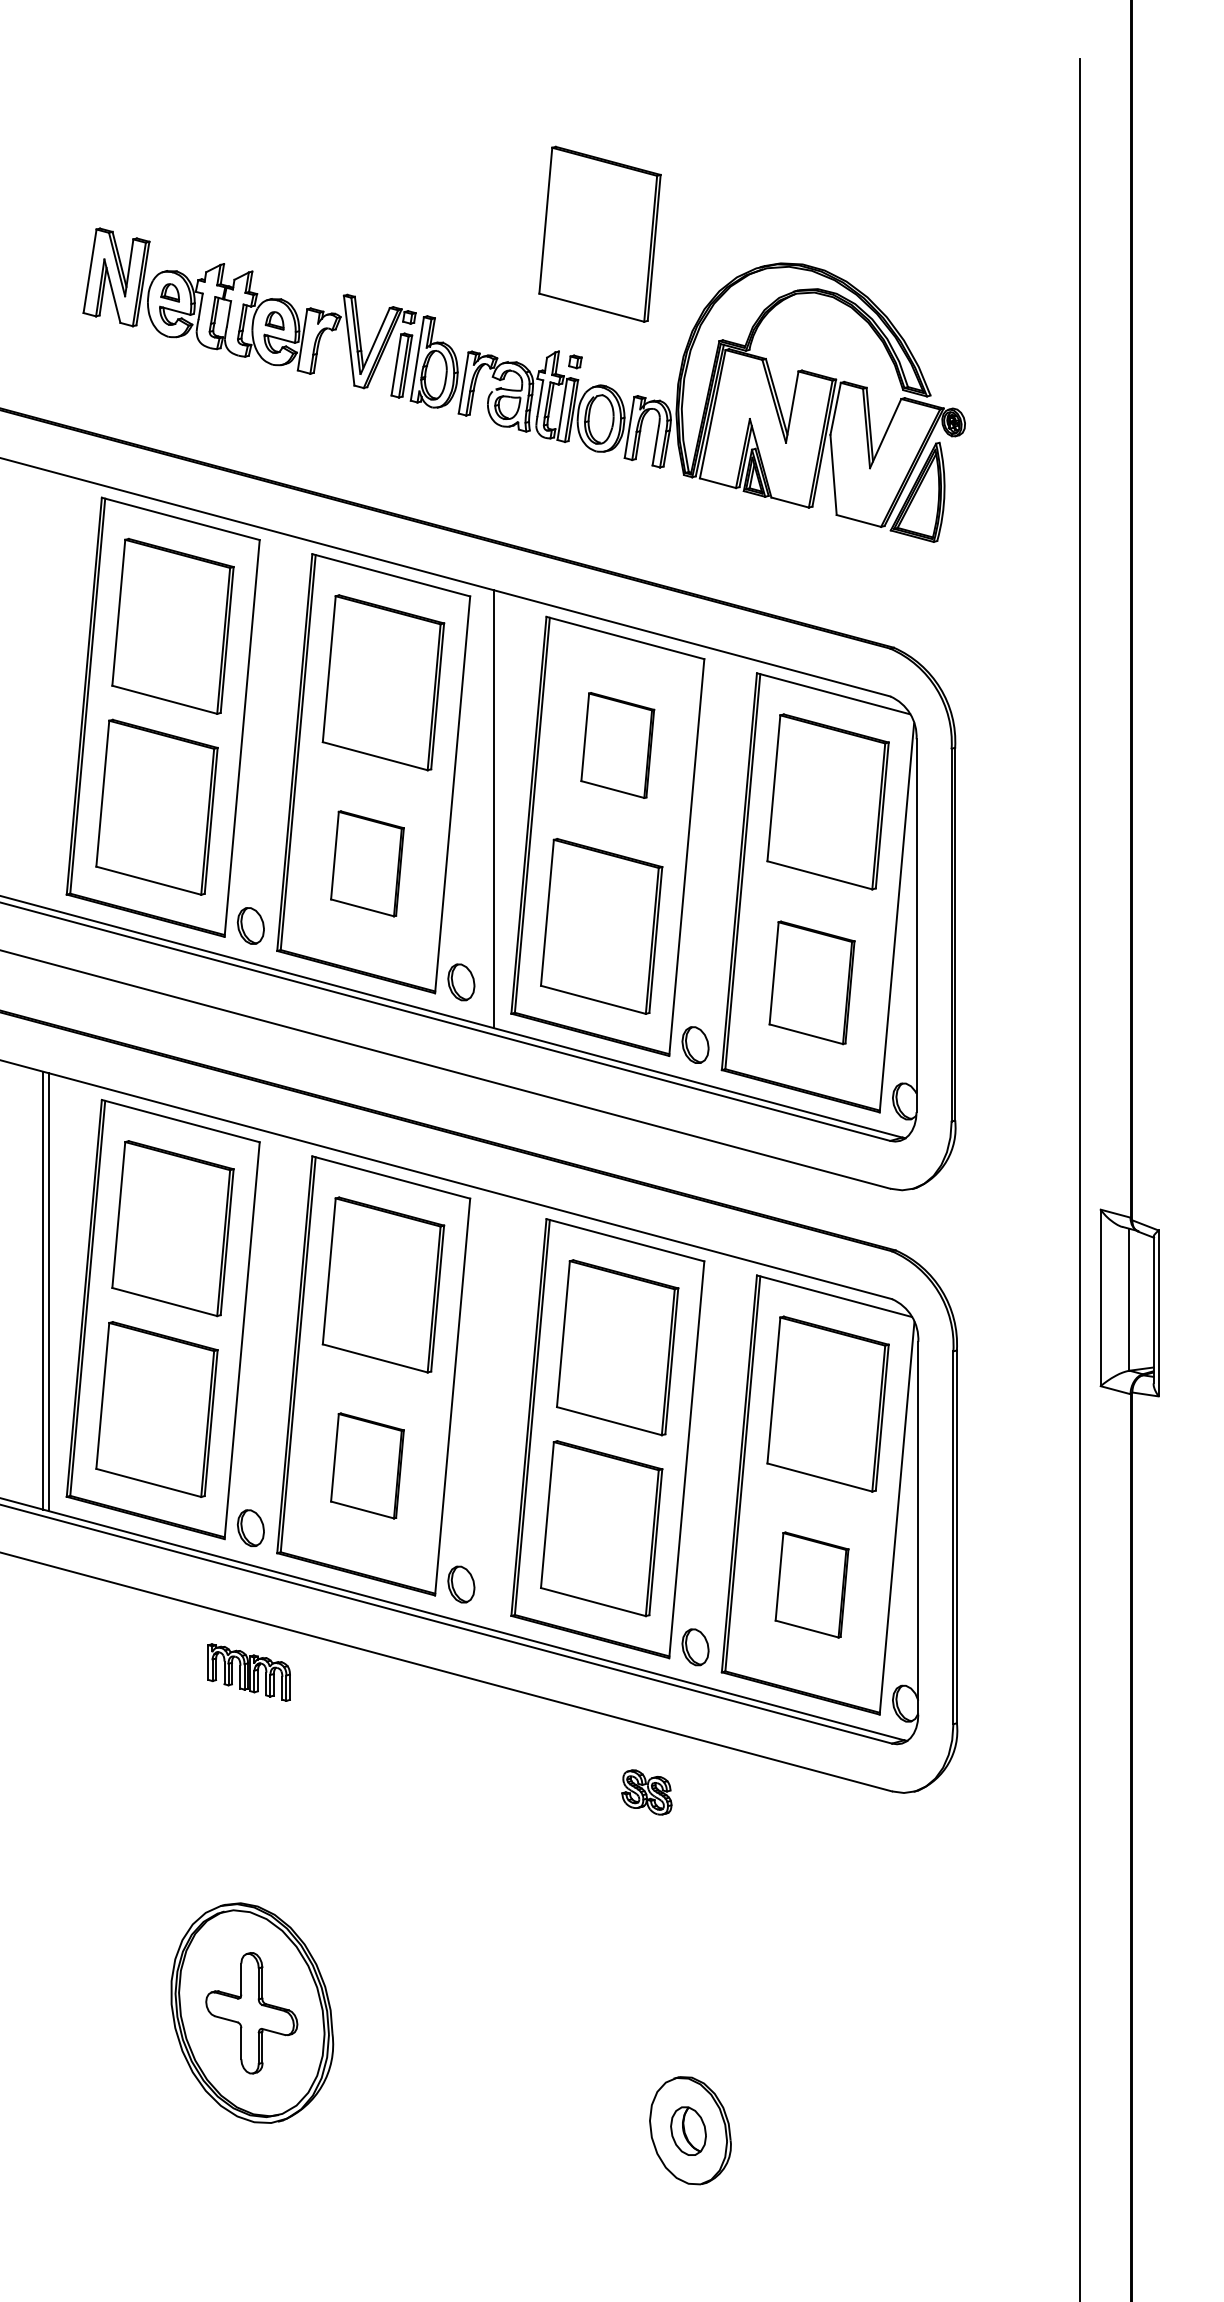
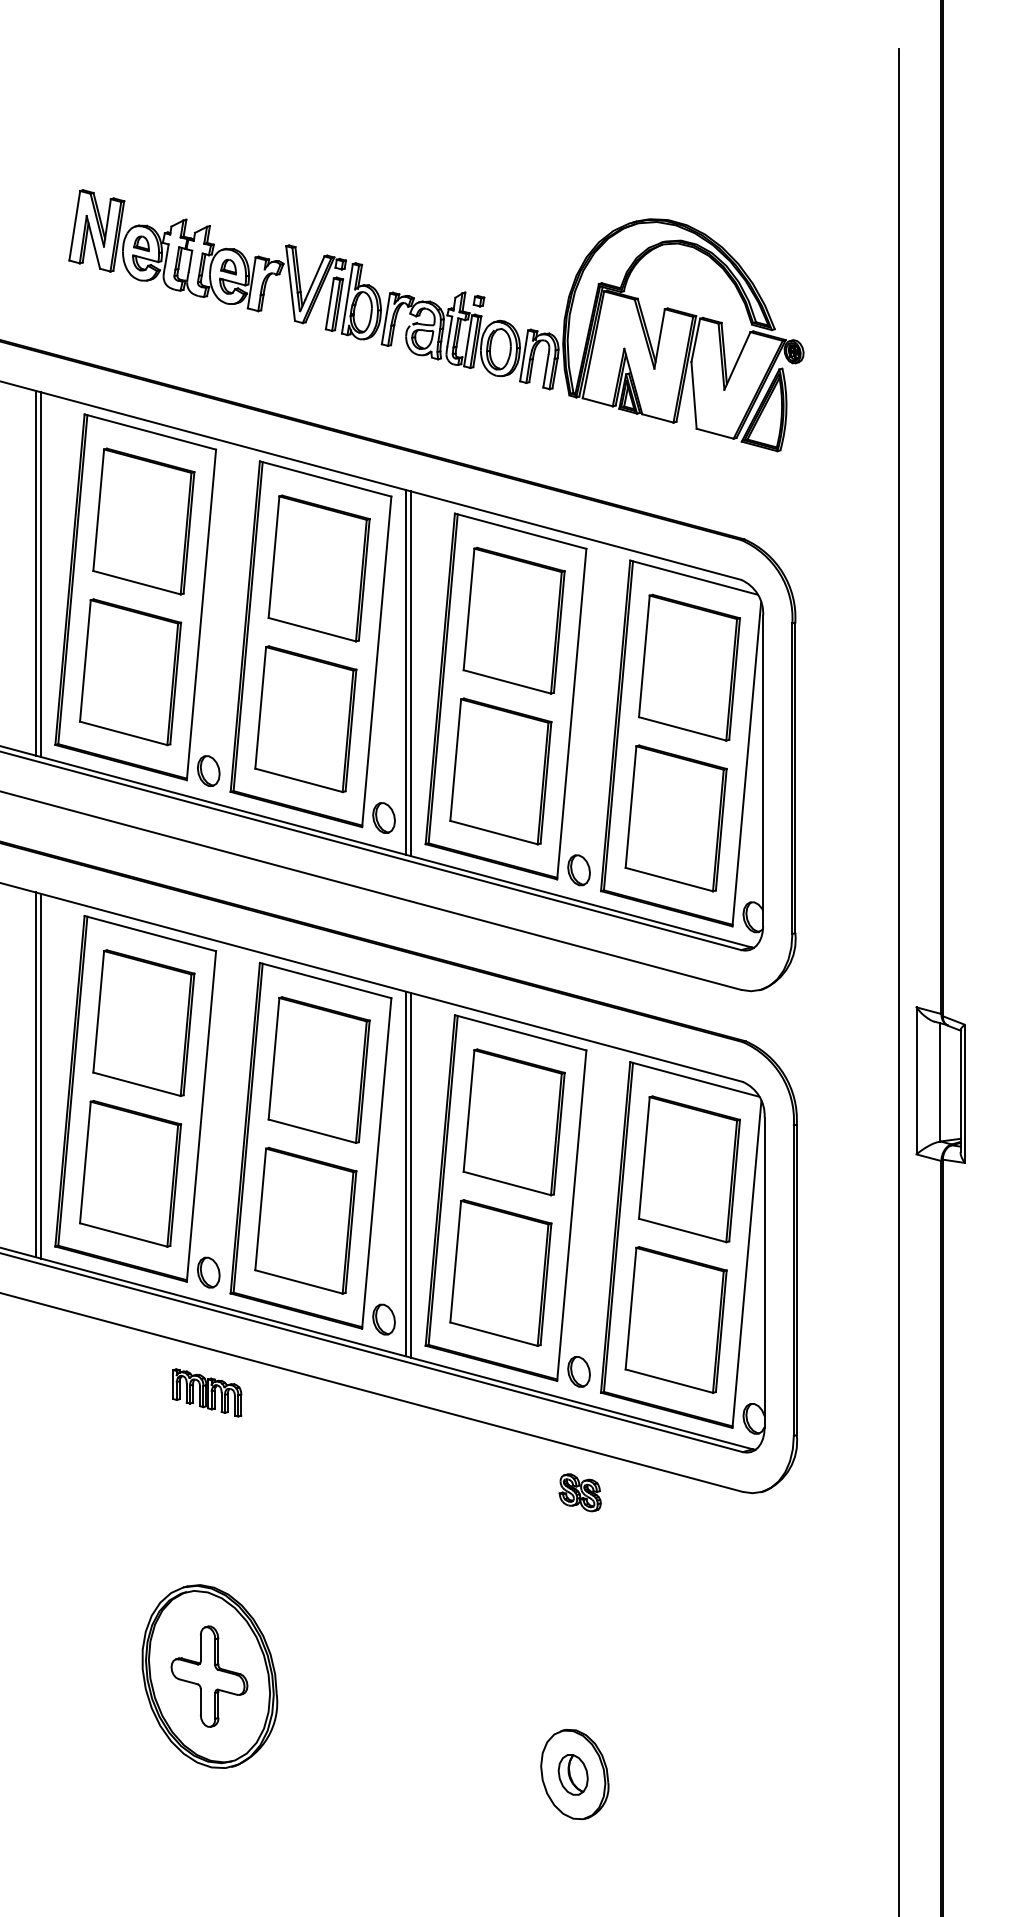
part: (599, 233) -> (499, 194), removed
line: (43, 688) -> (35, 573), added
line: (49, 690) -> (40, 574), added
part: (617, 745) -> (514, 620), size x1.67
line: (487, 807) -> (405, 672), added
part: (367, 863) -> (305, 719), size x1.67
part: (811, 982) -> (675, 818), size x1.43
line: (487, 1409) -> (405, 1173), added
line: (493, 1411) -> (410, 1175), added
part: (367, 1465) -> (305, 1220), size x1.67
part: (811, 1584) -> (675, 1319), size x1.67
part: (646, 1792) -> (579, 1492), moved

